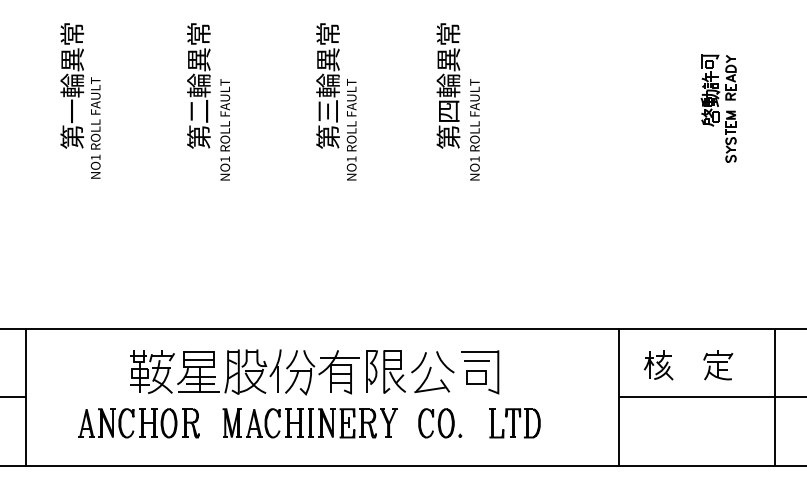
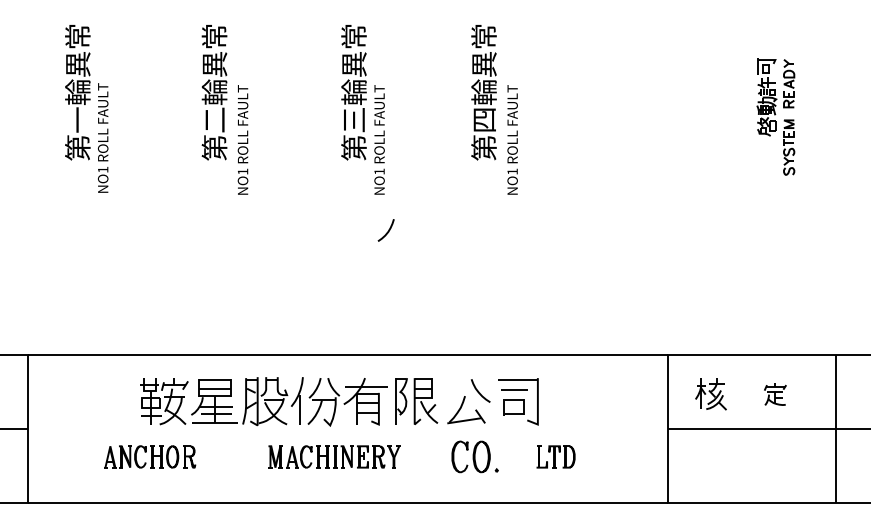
curve: (420, 363) -> (387, 231), moved
part: (718, 365) -> (775, 394), size x0.7
part: (138, 422) -> (149, 456), size x0.7
part: (309, 422) -> (334, 456), size x0.7
part: (514, 422) -> (555, 456), size x0.7

